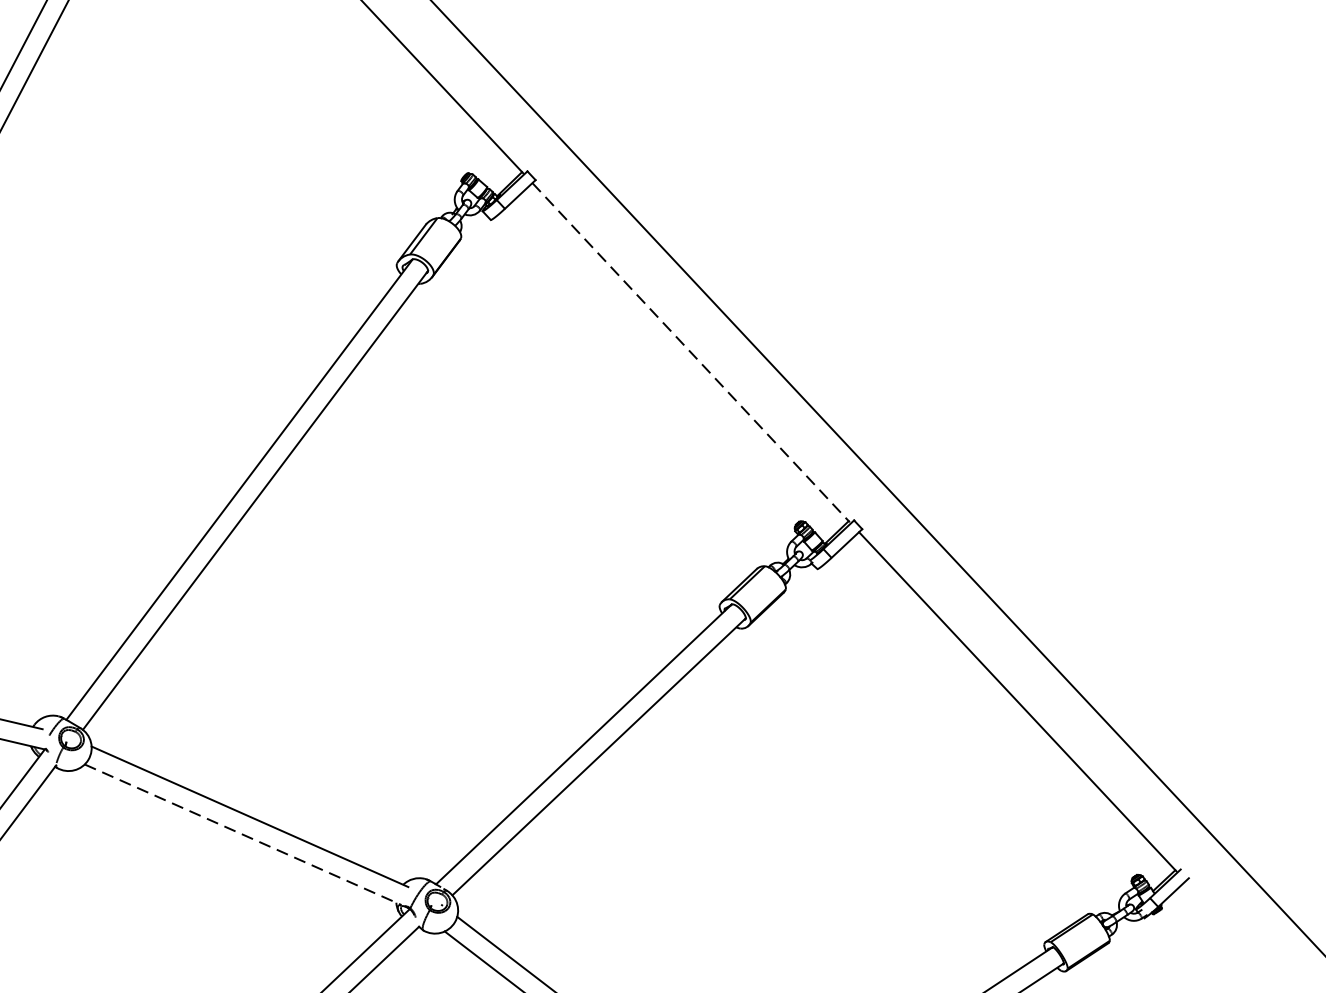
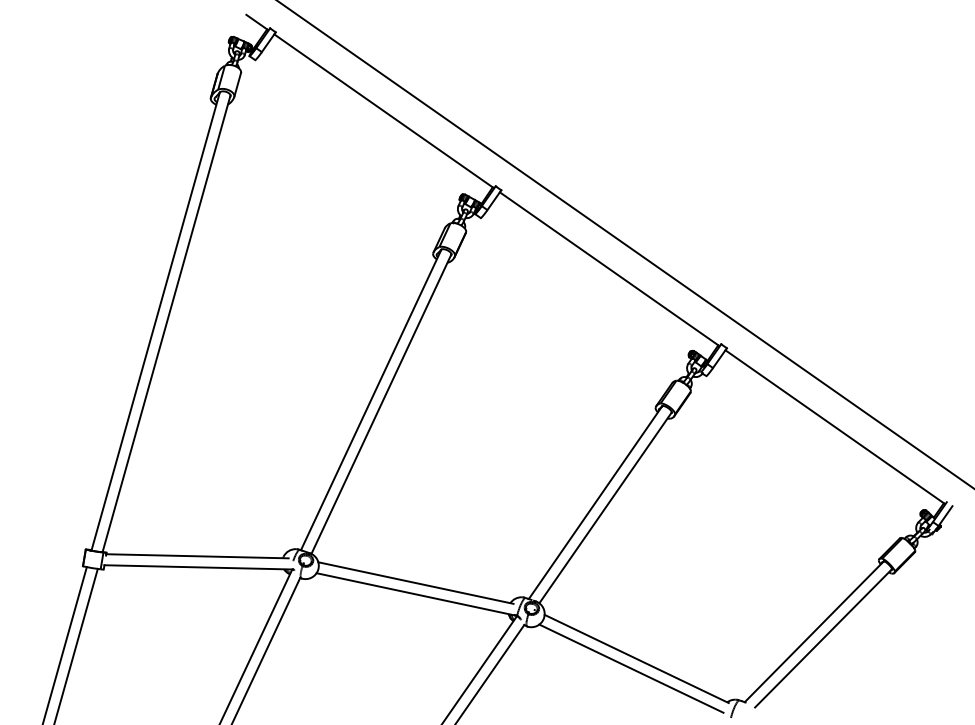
line: (691, 353) -> (609, 269), dashed -> solid
line: (243, 835) -> (414, 594), dashed -> solid

